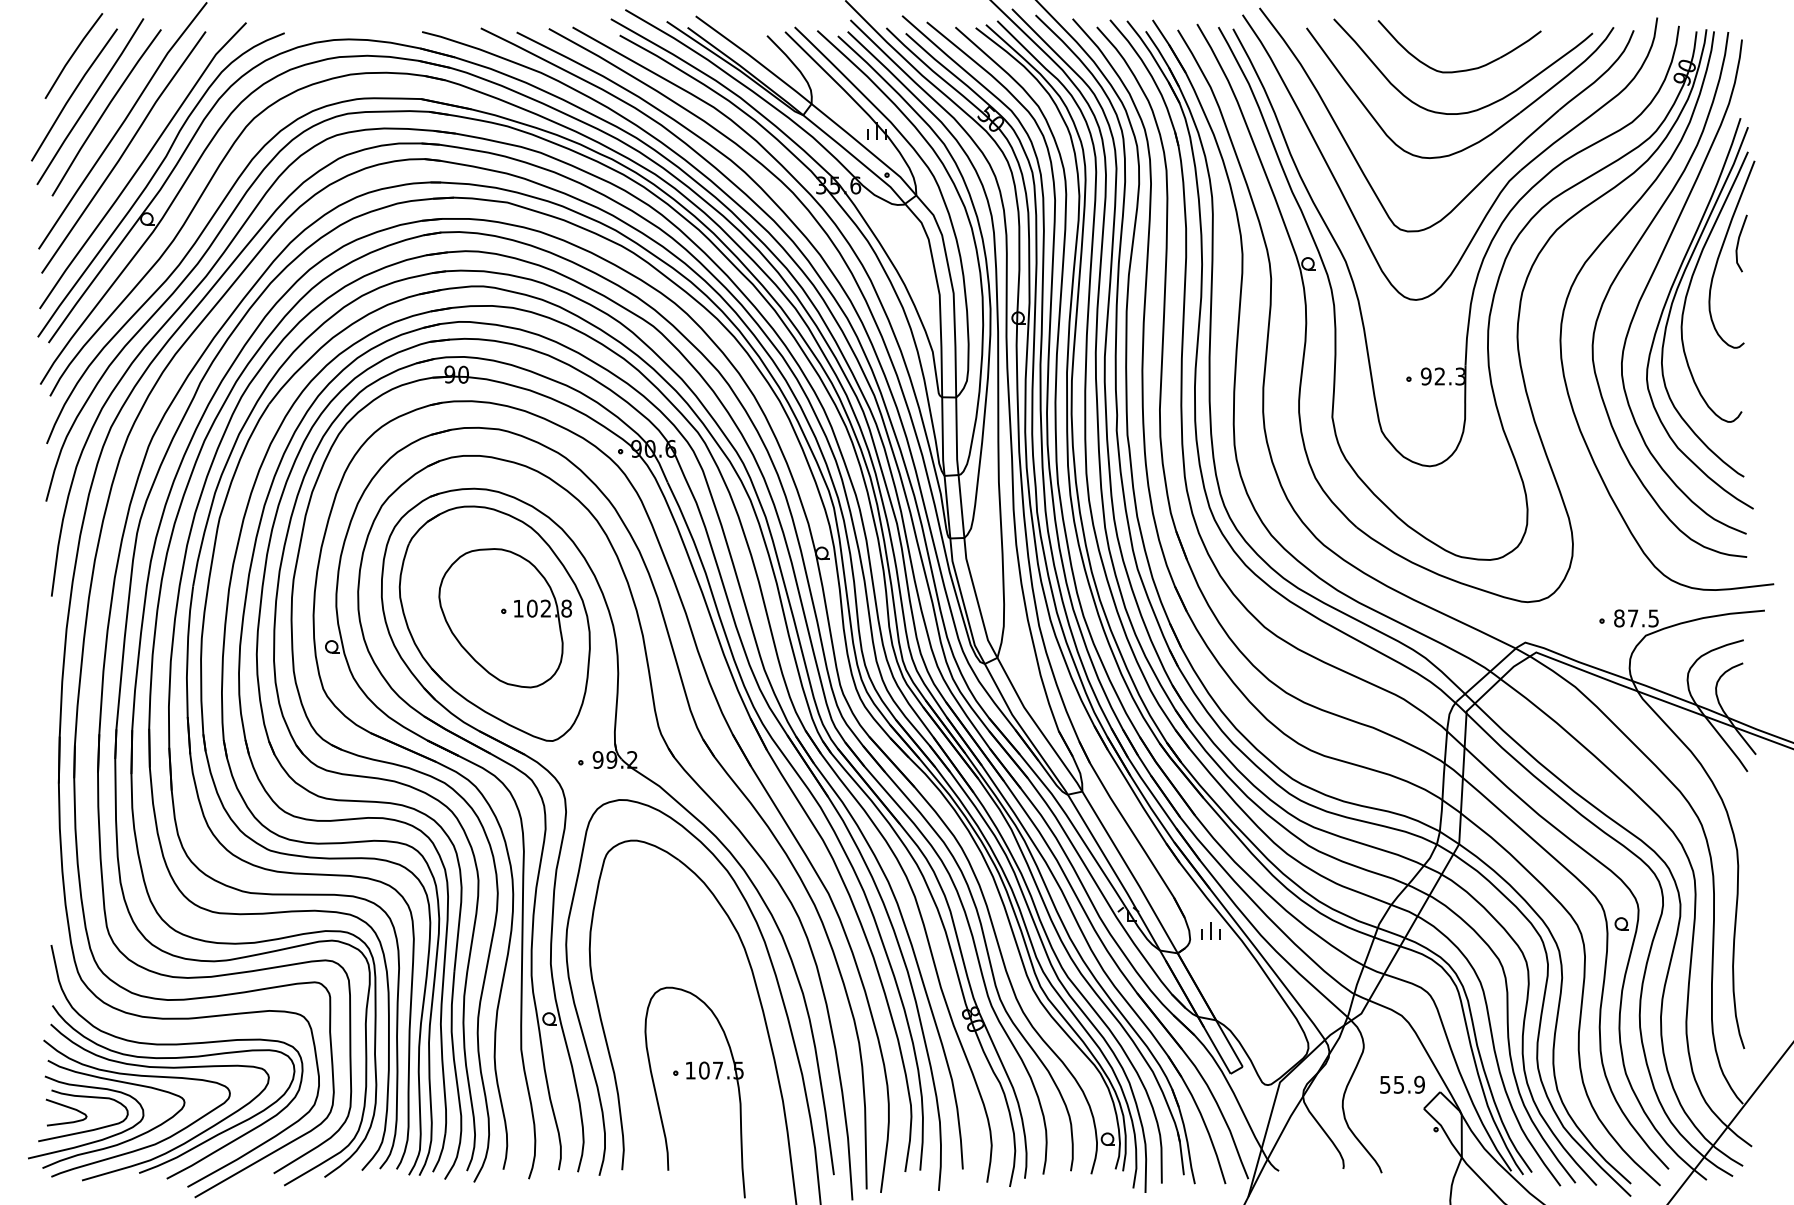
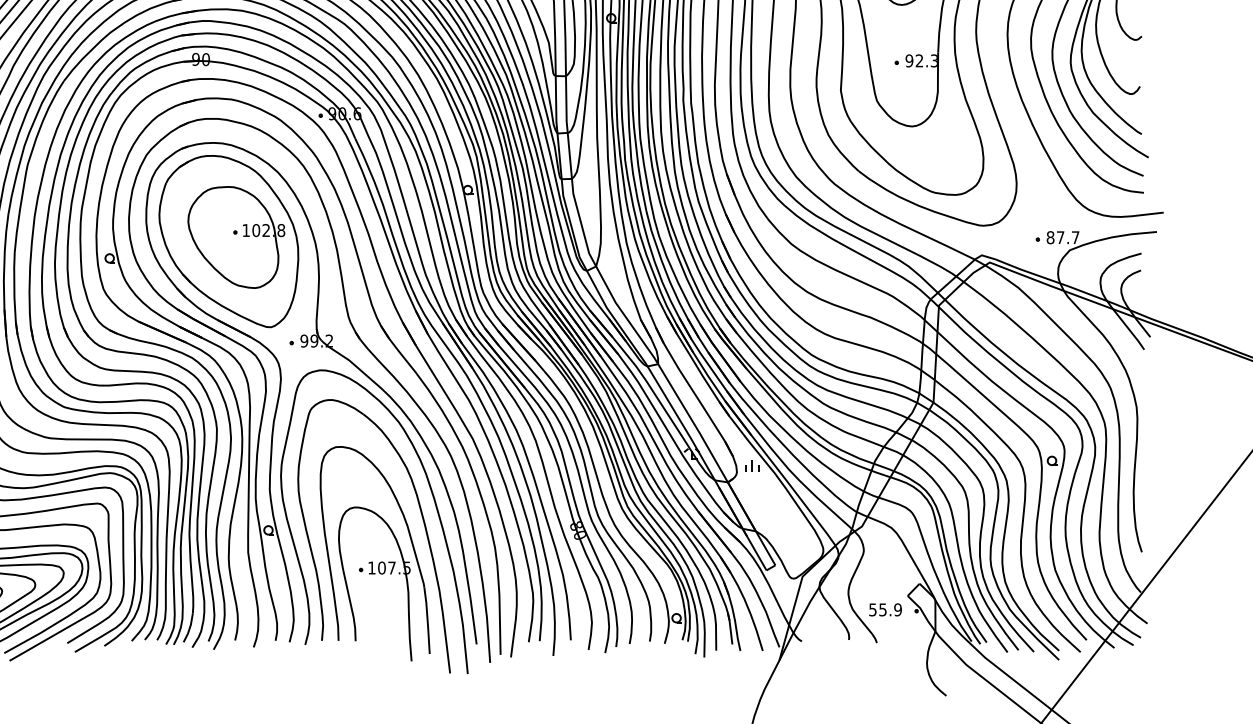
text: (1653, 618) -> (1075, 237), 87.5 -> 87.7
part: (743, 1032) -> (410, 540), added
text: (1402, 1084) -> (885, 609), moved

